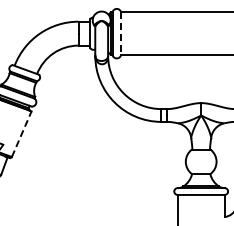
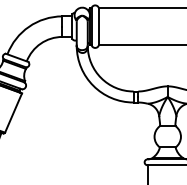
line: (121, 33) -> (99, 26), dashed -> solid
line: (21, 134) -> (13, 113), dashed -> solid

